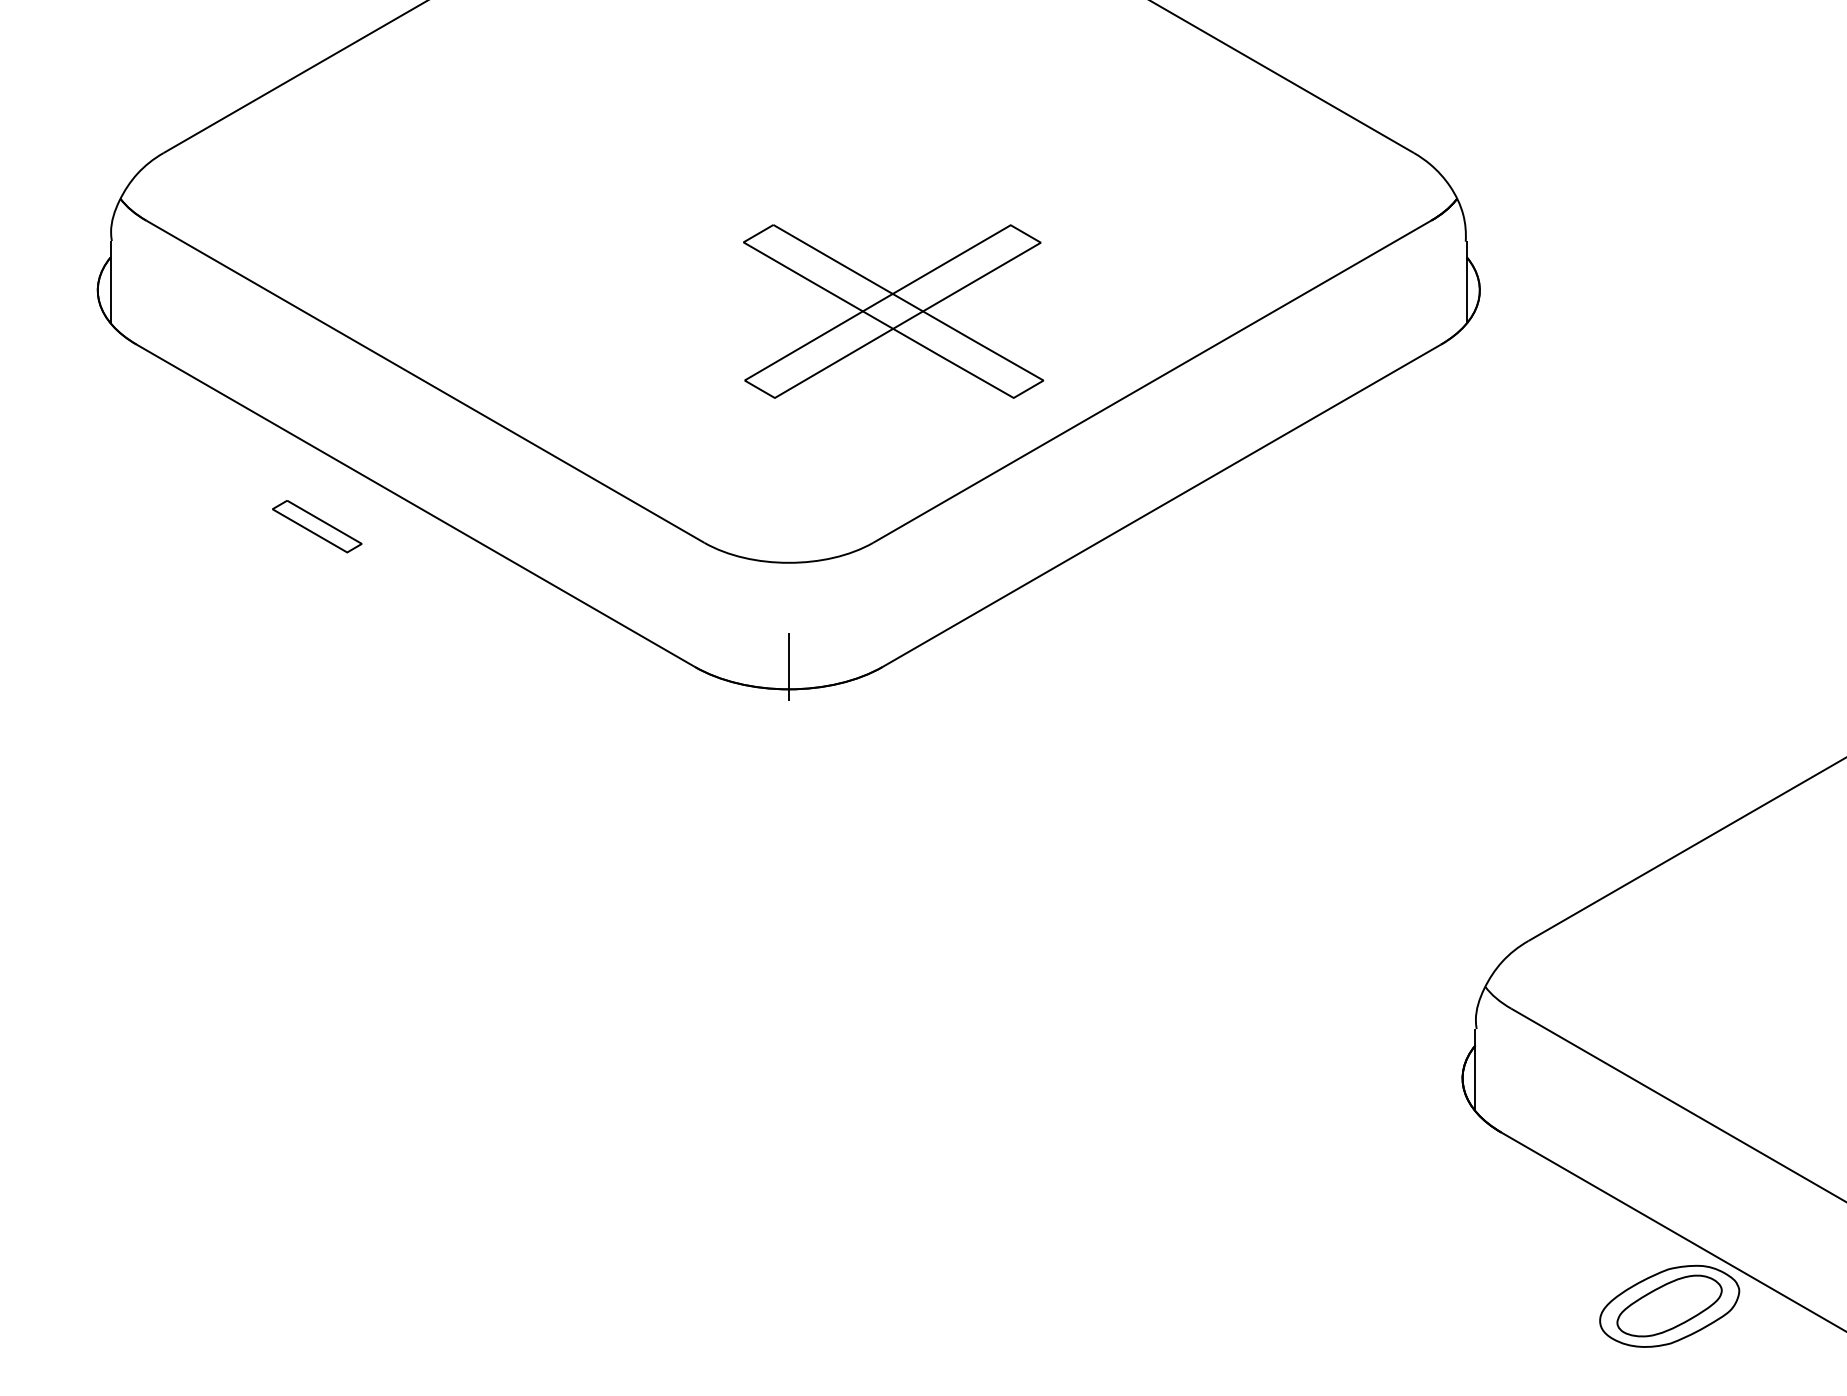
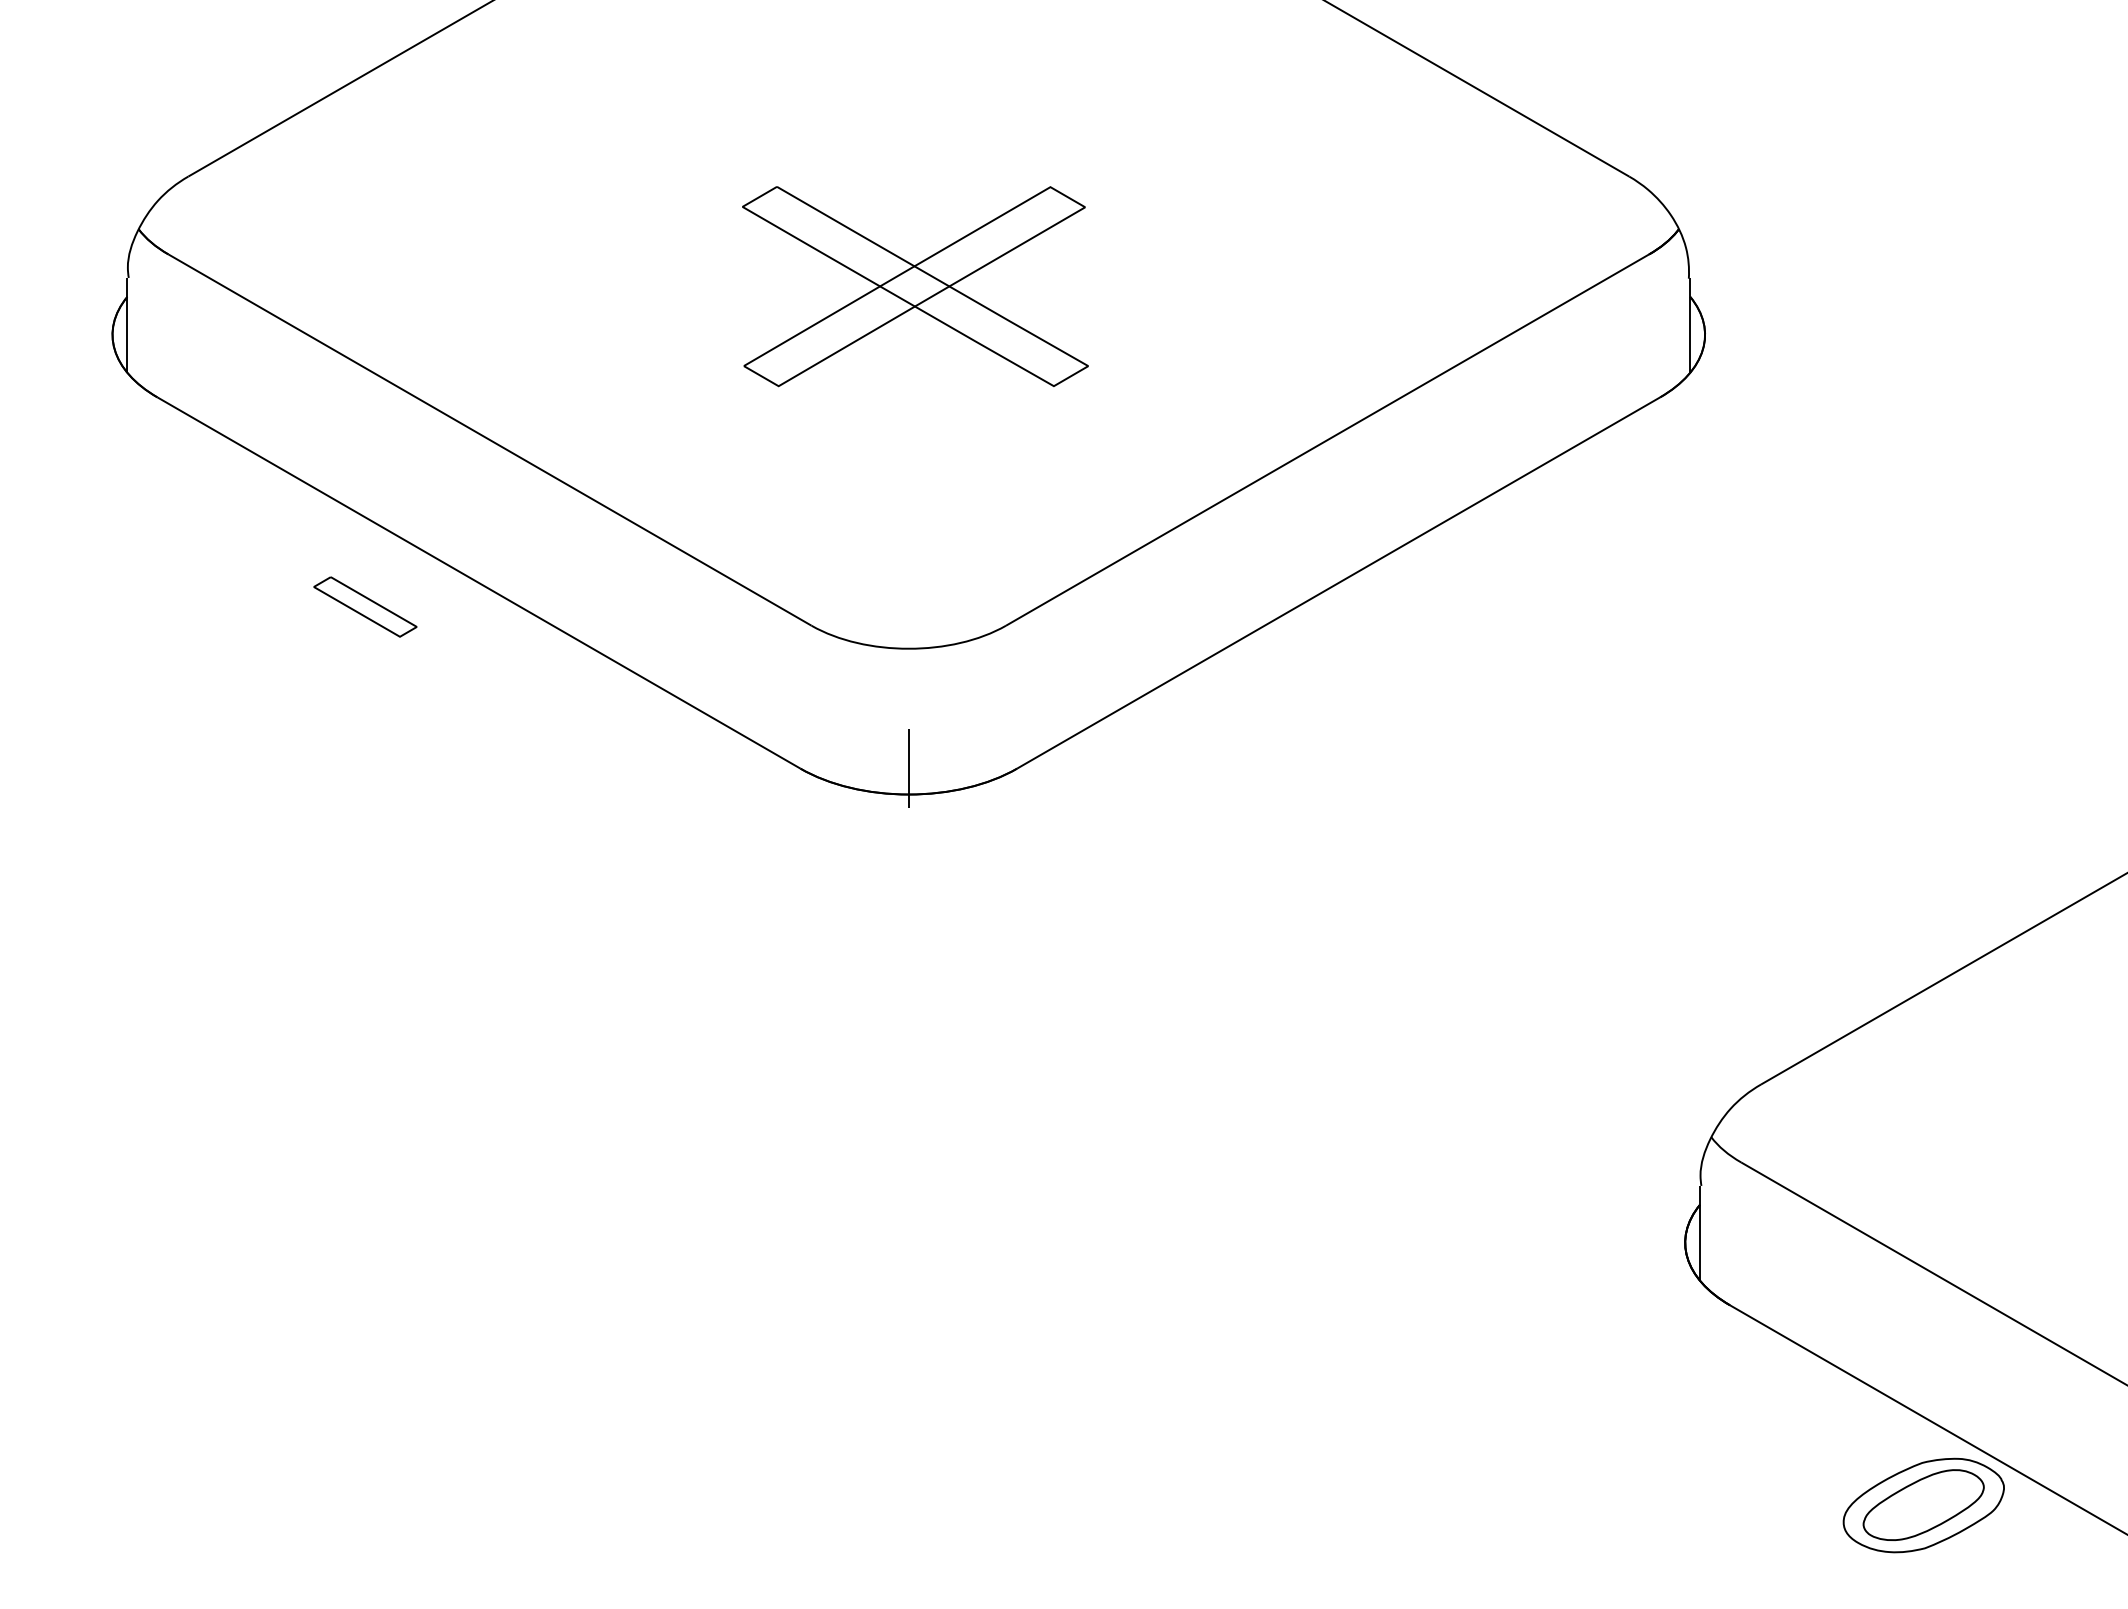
part: (893, 311) -> (915, 286), moved

